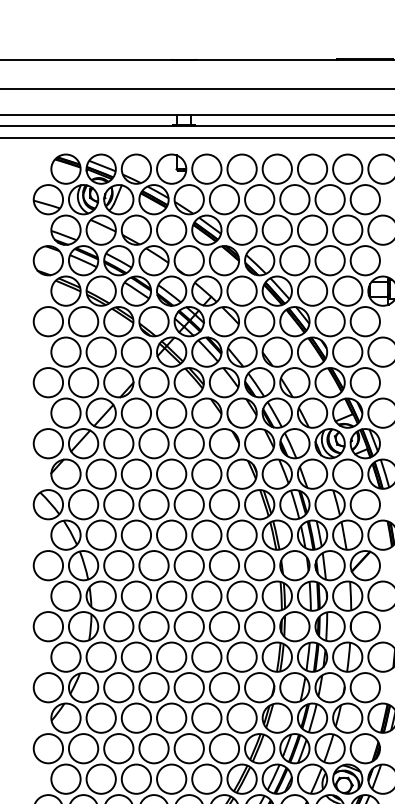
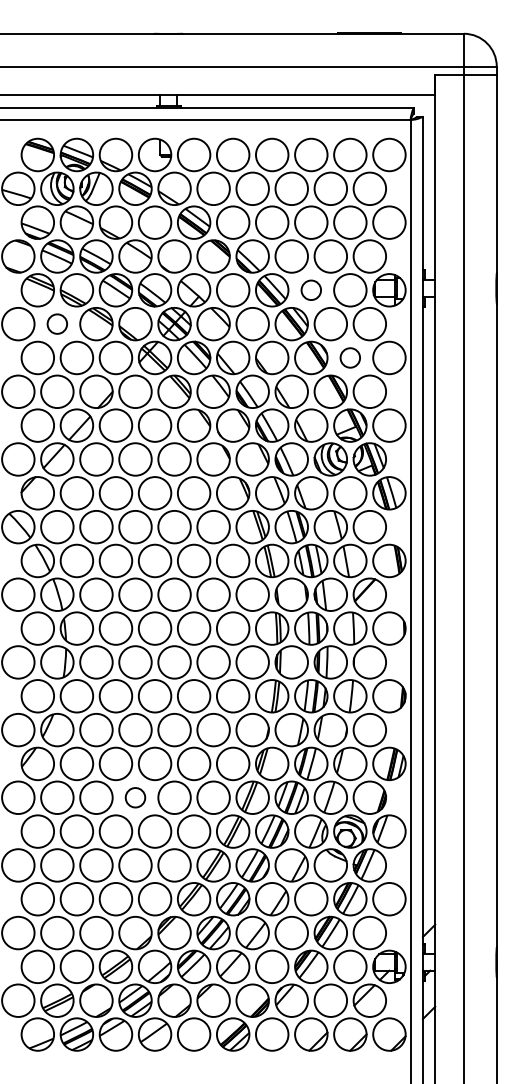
circle: (312, 291) -> (311, 290), size x0.6
circle: (83, 321) -> (57, 323), size x0.6
circle: (347, 351) -> (350, 357), size x0.6
circle: (154, 748) -> (135, 797), size x0.6

